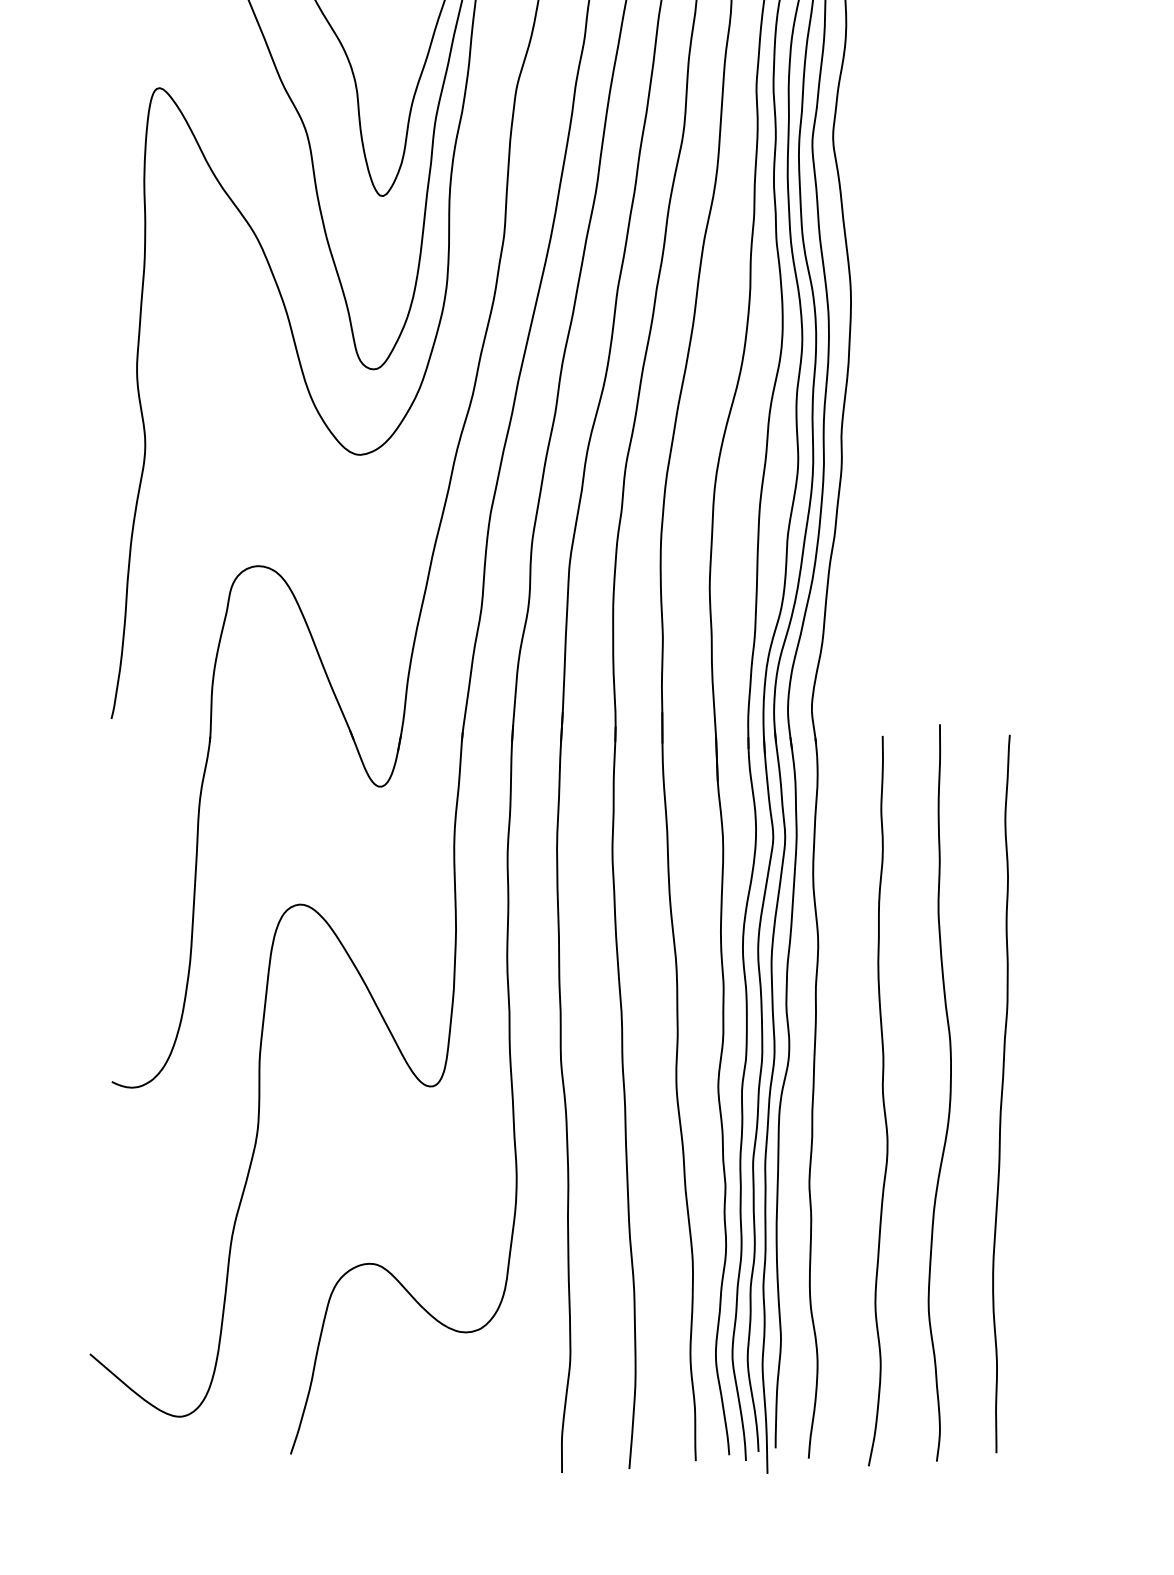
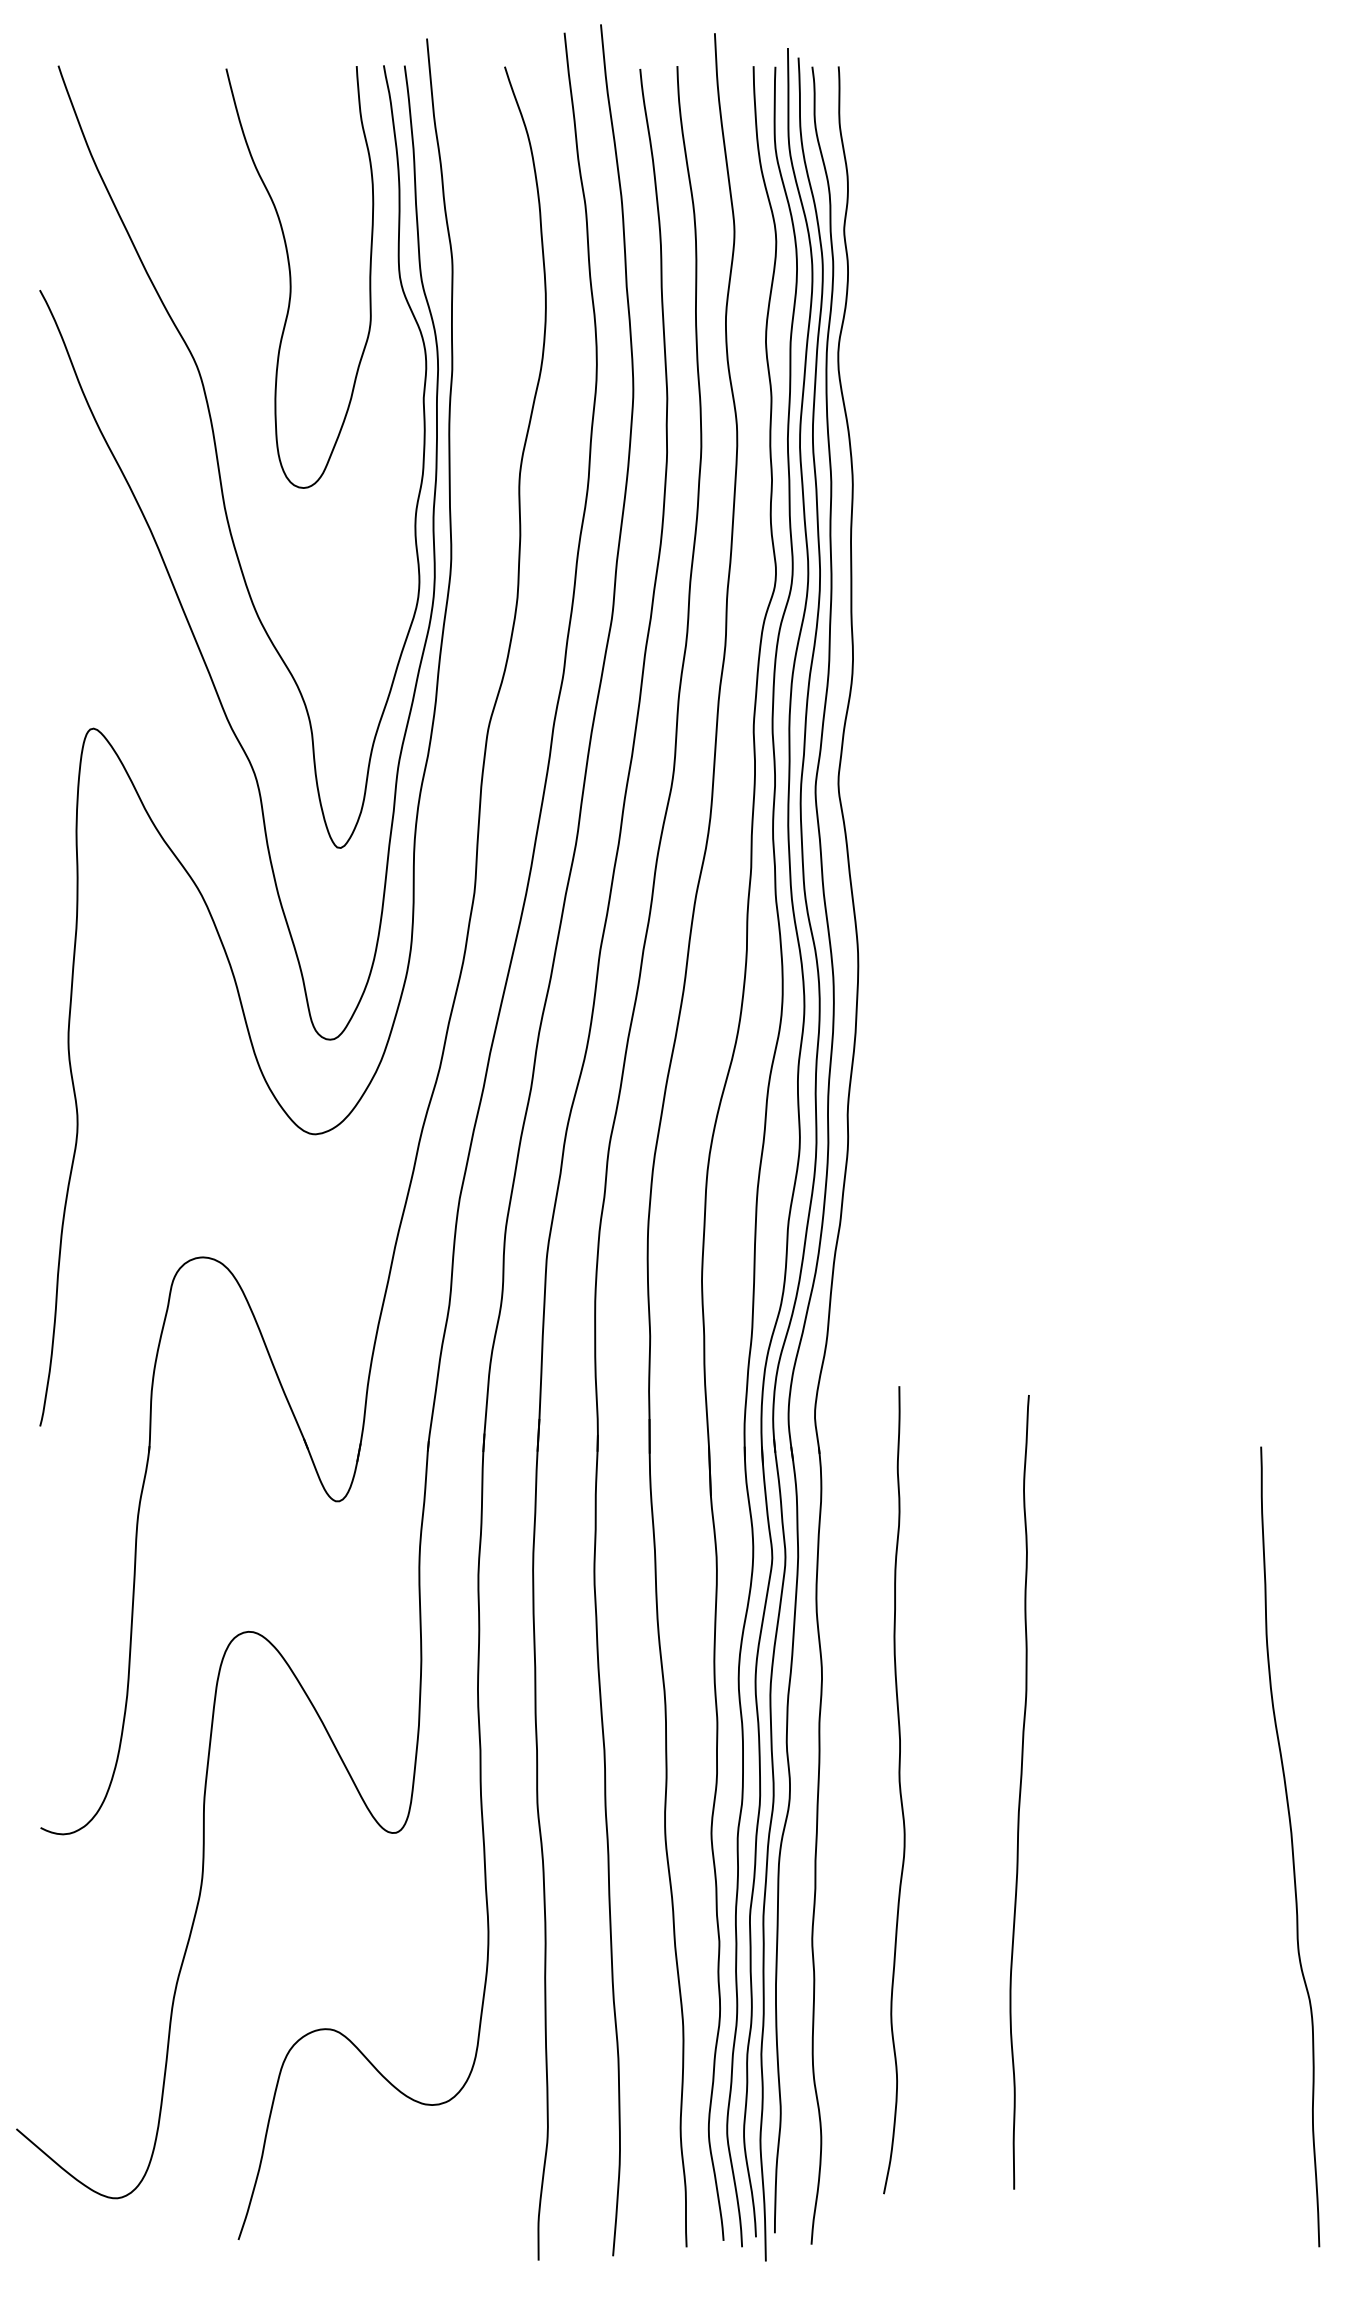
curve: (949, 1092) -> (967, 1839), removed
curve: (1001, 1094) -> (1019, 1792), moved
curve: (882, 1101) -> (899, 1790), moved

